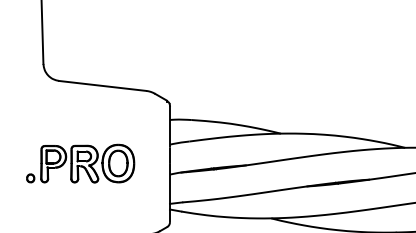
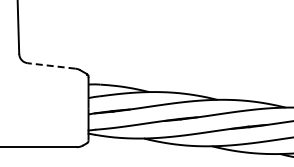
line: (102, 85) -> (51, 65), solid -> dashed
part: (80, 163) -> (39, 108), removed

